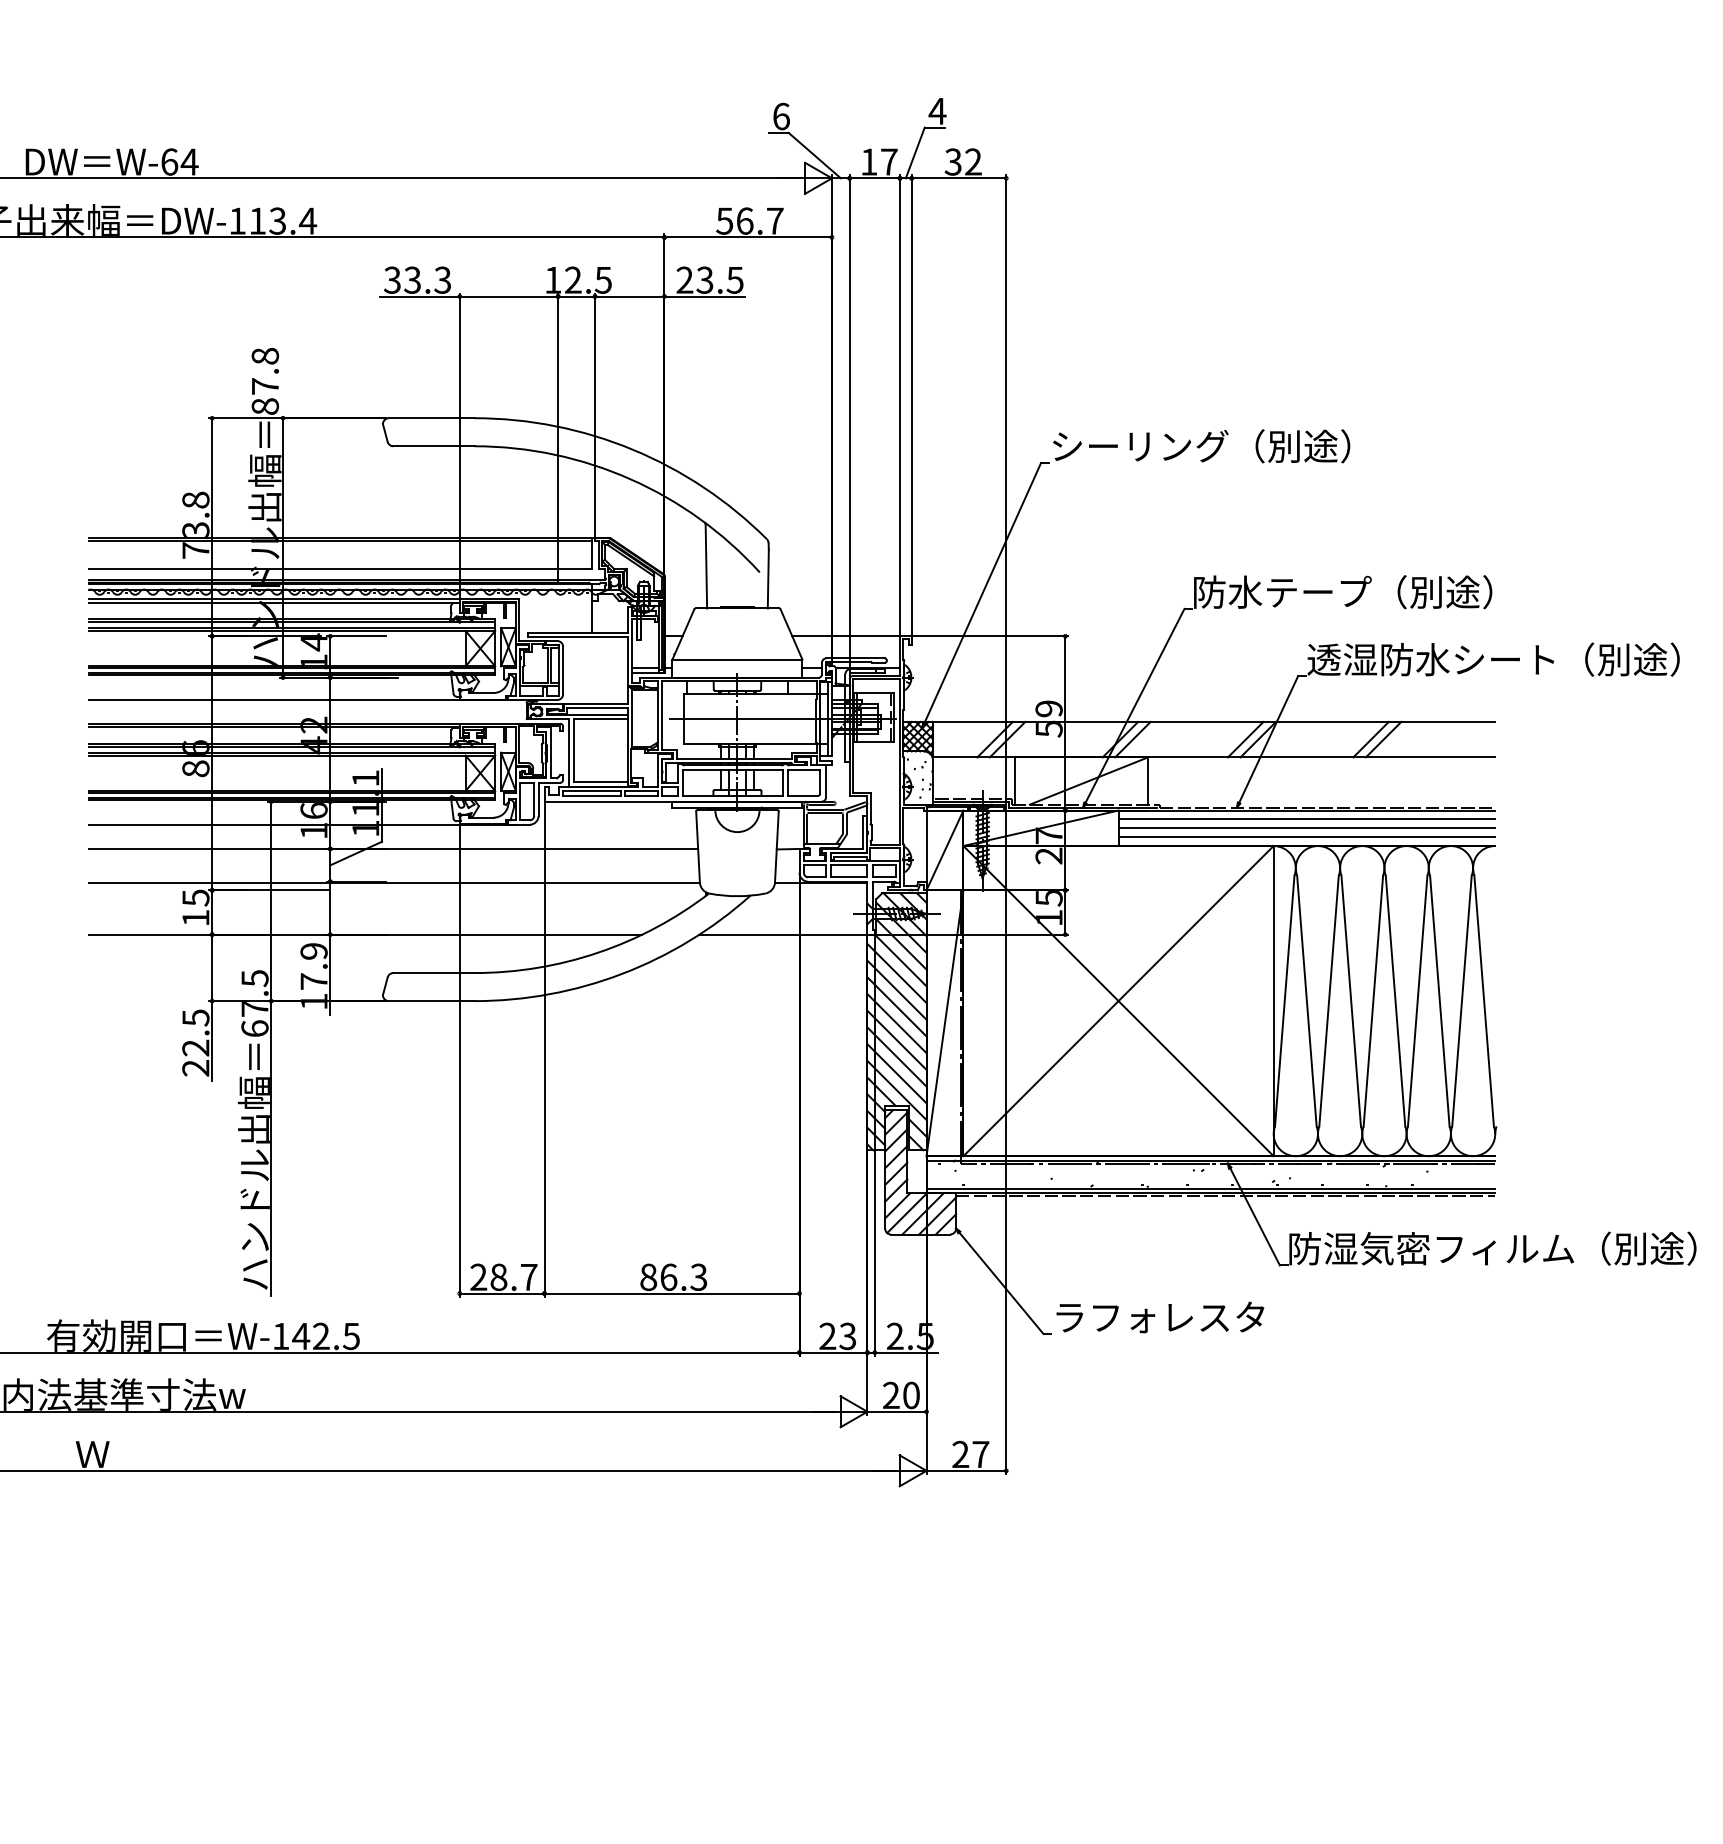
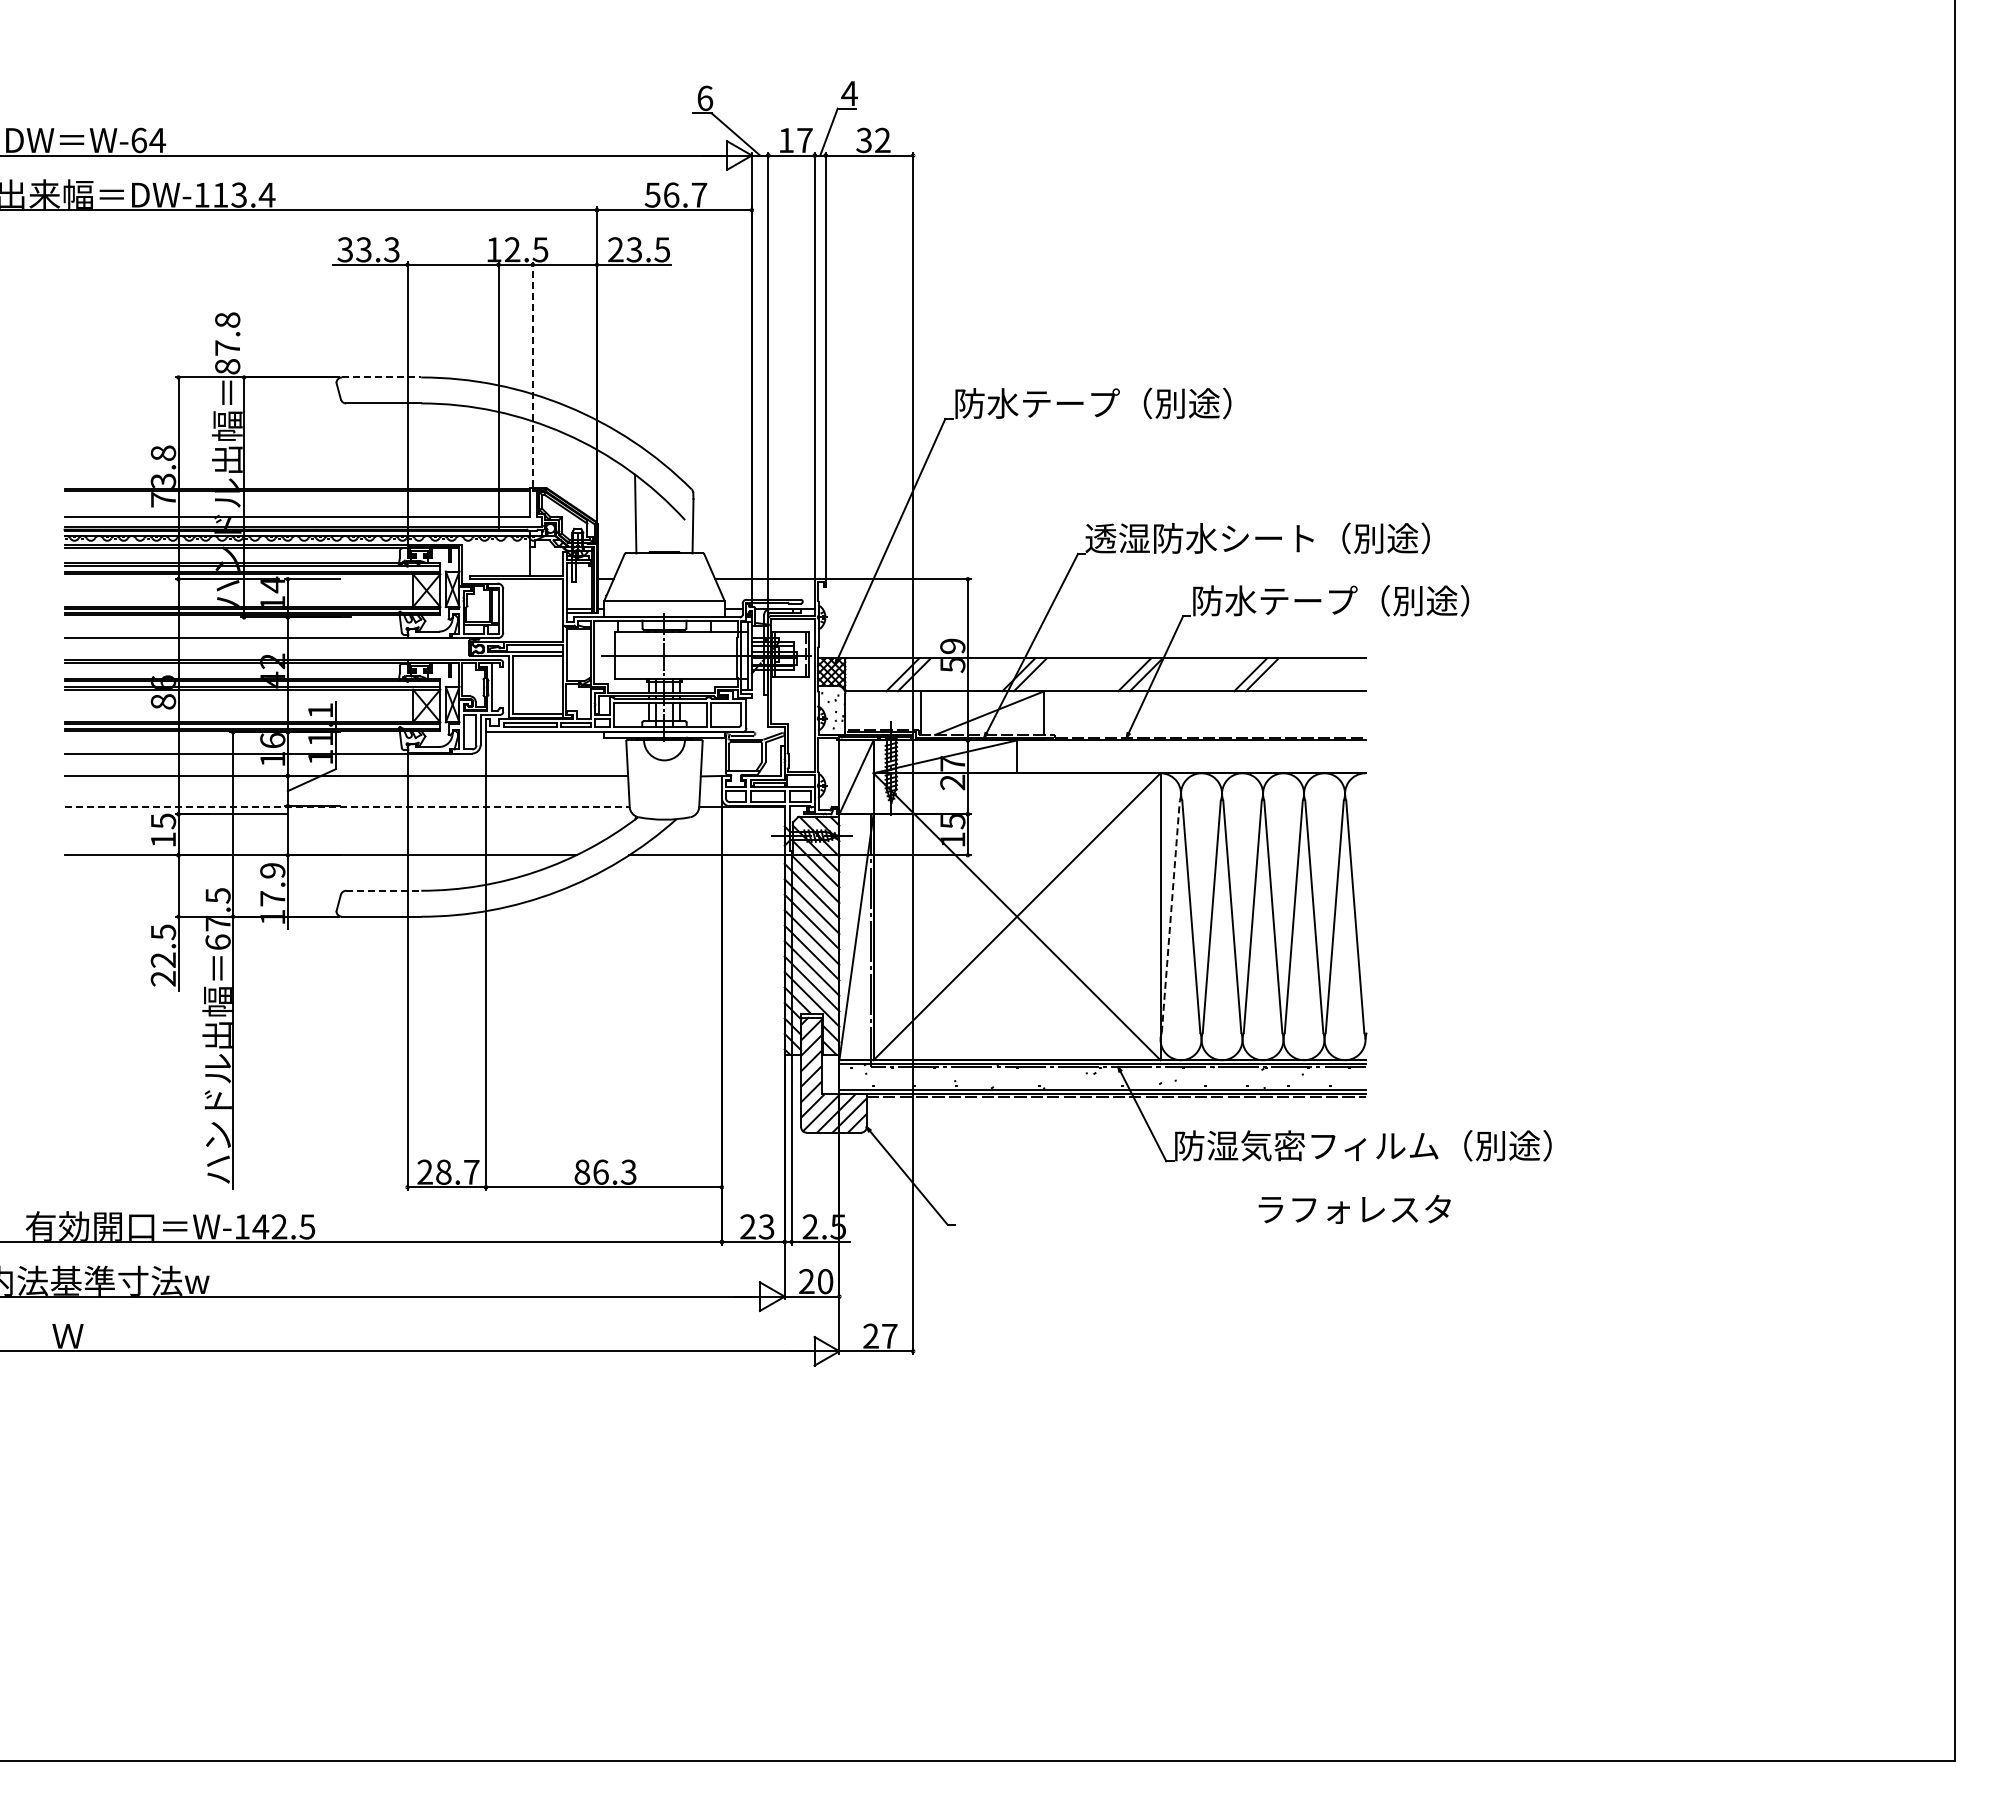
line: (594, 413) -> (532, 373), solid -> dashed
line: (431, 418) -> (381, 377), solid -> dashed
text: (1140, 446) -> (1037, 403), シーリング（別途） -> 防水テープ（別途）
text: (1378, 592) -> (1257, 538), 防水テープ（別途） -> 透湿防水シート（別途）
text: (1493, 659) -> (1363, 600), 透湿防水シート（別途） -> 防水テープ（別途）
line: (1307, 819) -> (1191, 748), removed
line: (1307, 827) -> (1191, 756), removed
line: (1307, 837) -> (1191, 765), removed
line: (394, 883) -> (347, 807), solid -> dashed
line: (433, 972) -> (383, 890), solid -> dashed
line: (1284, 1000) -> (1170, 916), solid -> dashed
text: (1160, 1317) -> (1354, 1209), moved

